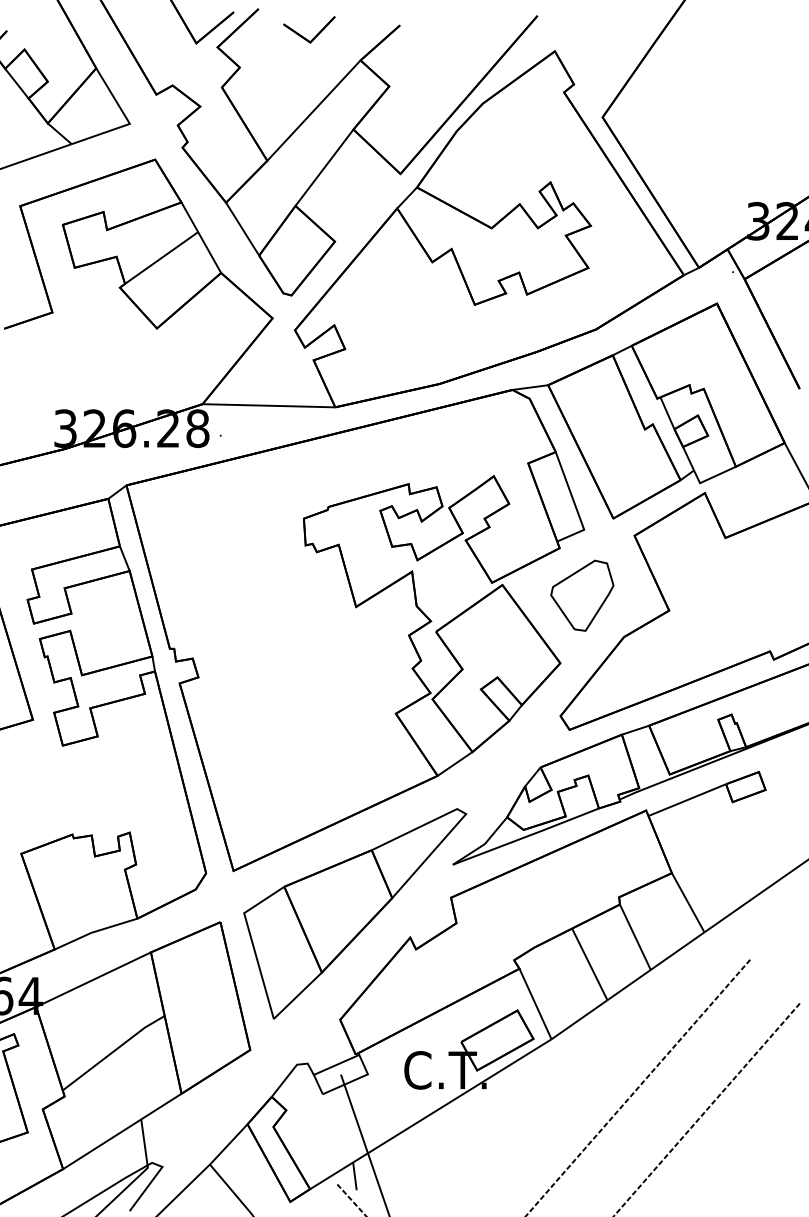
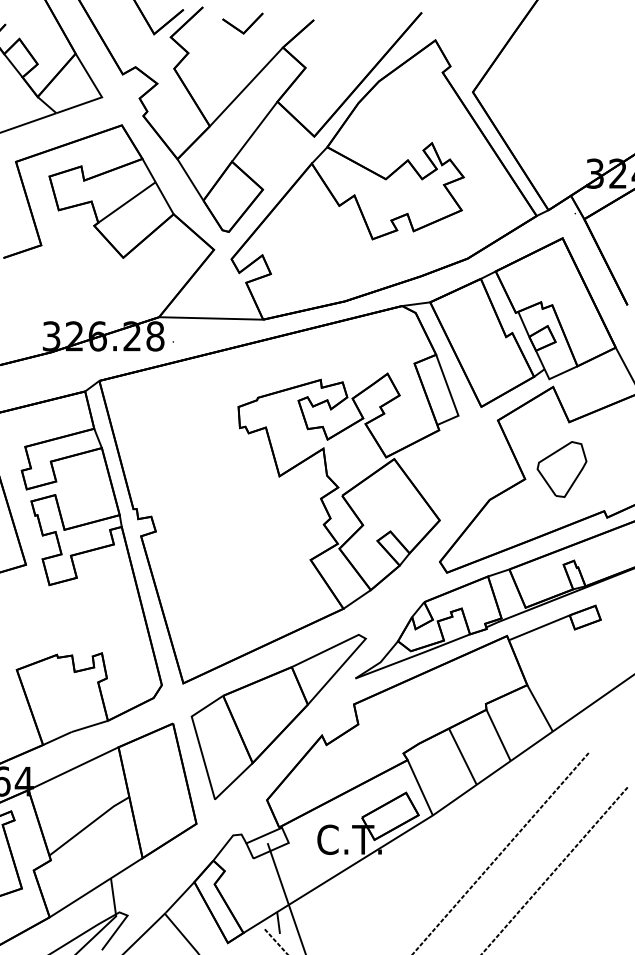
part: (581, 595) -> (561, 469), moved

